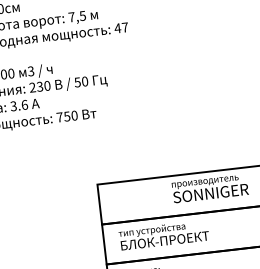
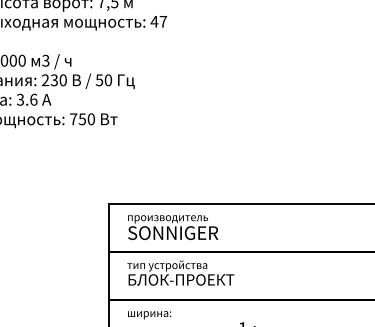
text: (210, 188) -> (173, 227), moved

